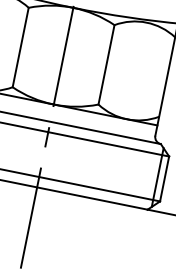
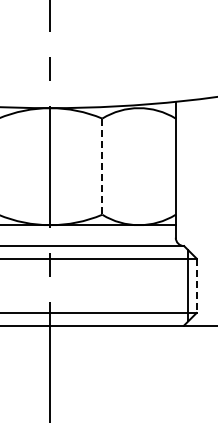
line: (106, 65) -> (102, 167), solid -> dashed
line: (164, 179) -> (196, 286), solid -> dashed

